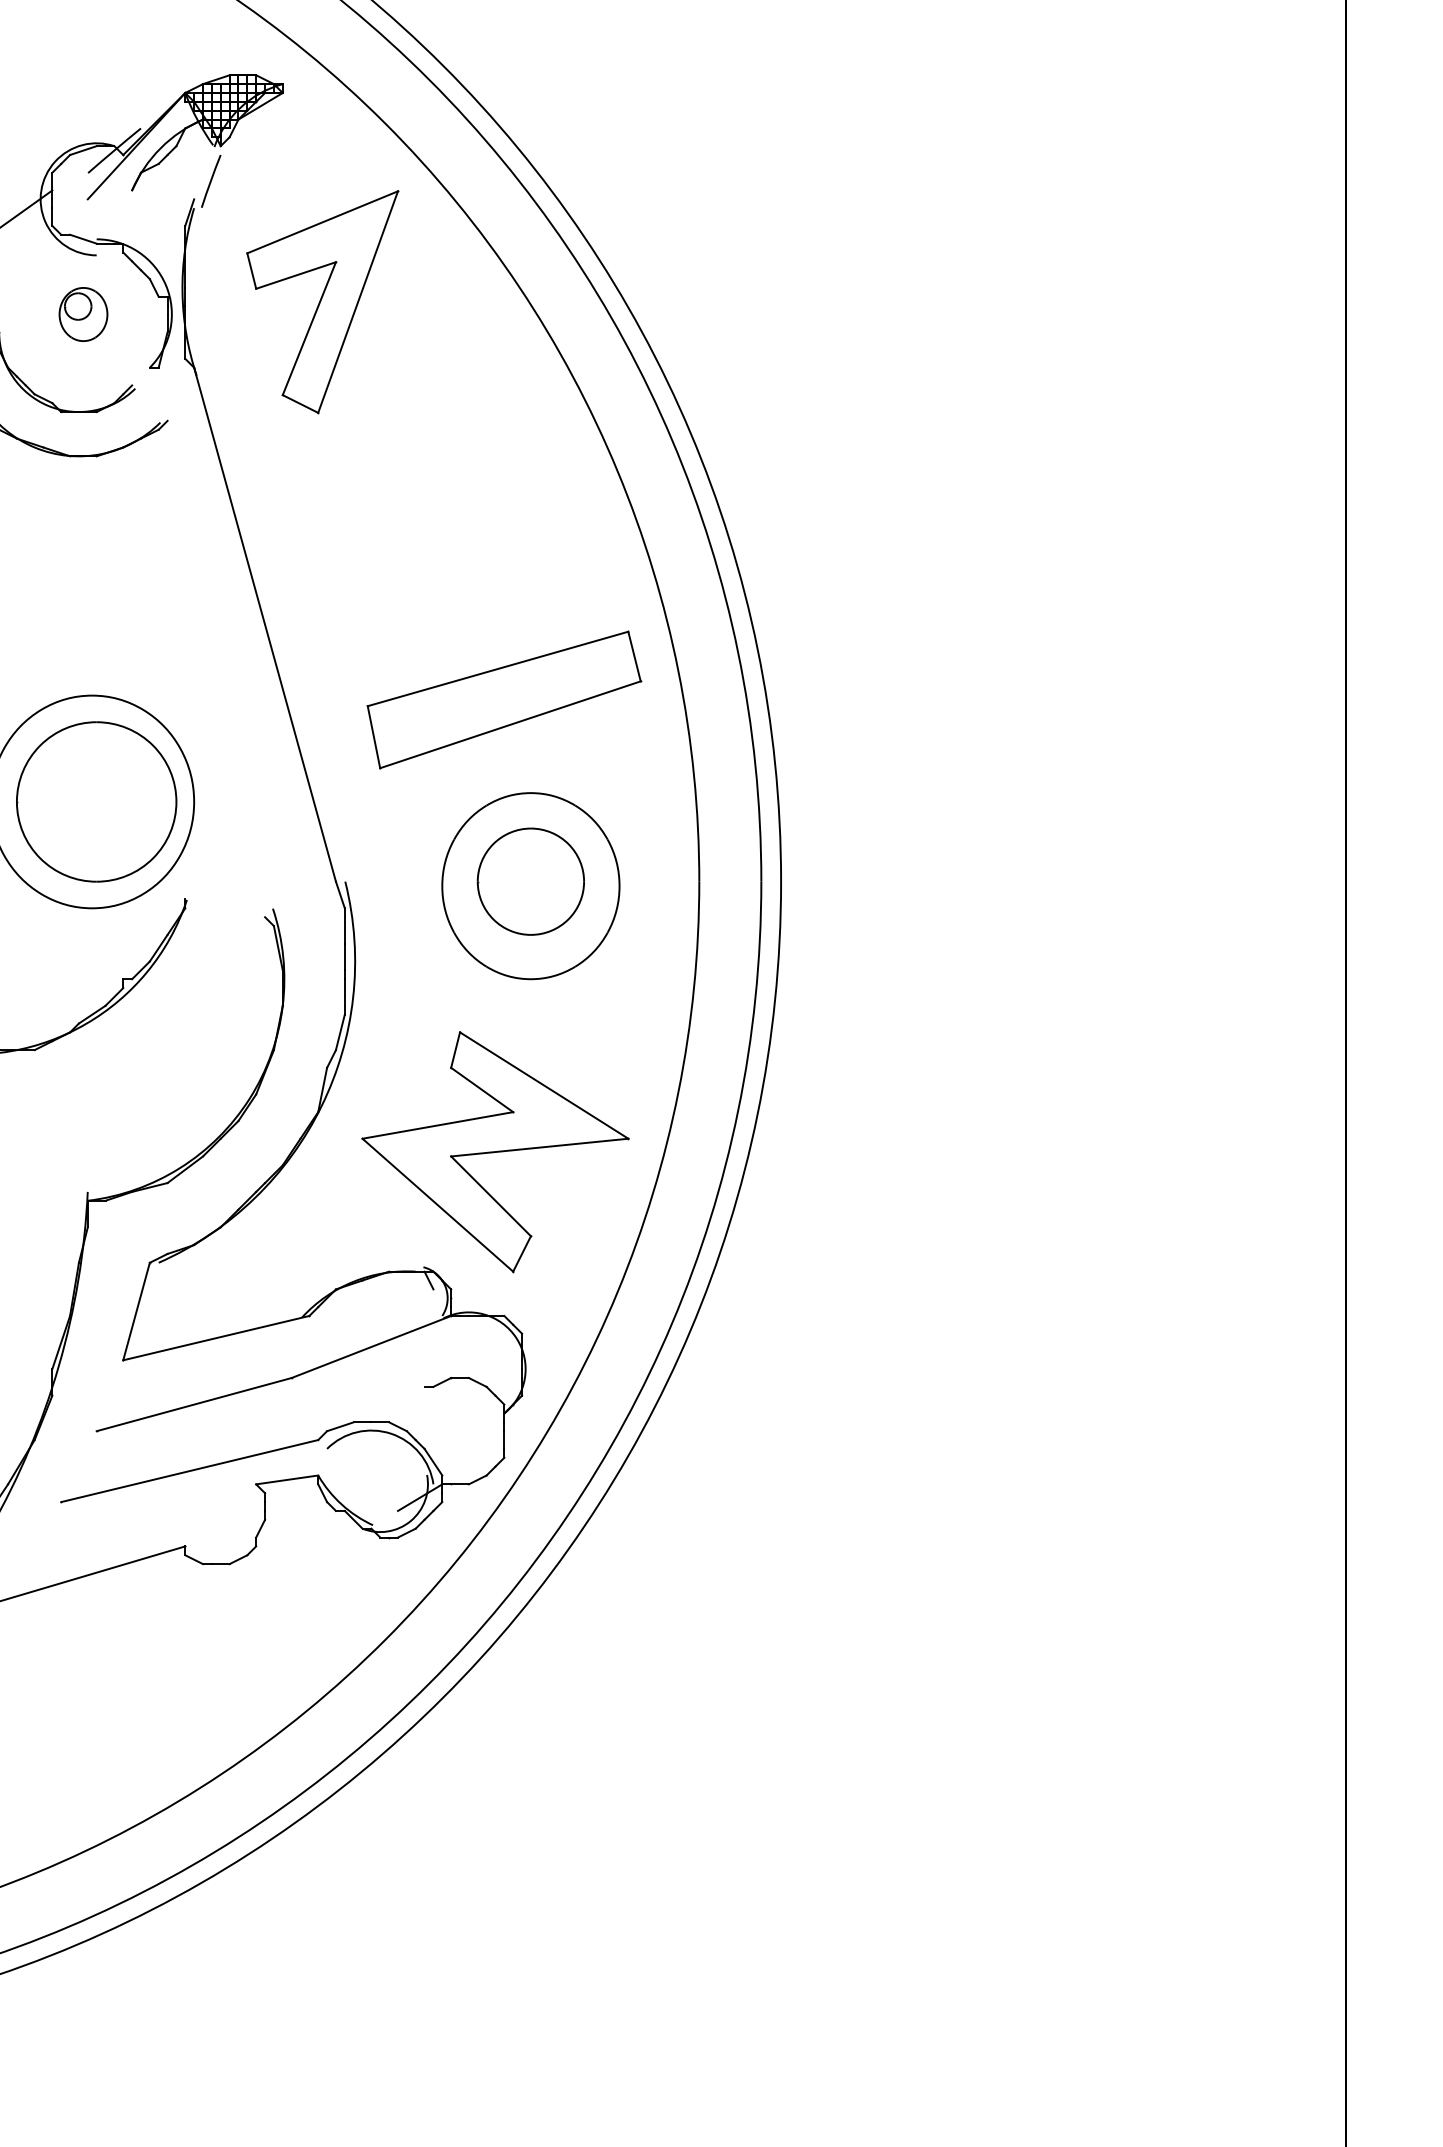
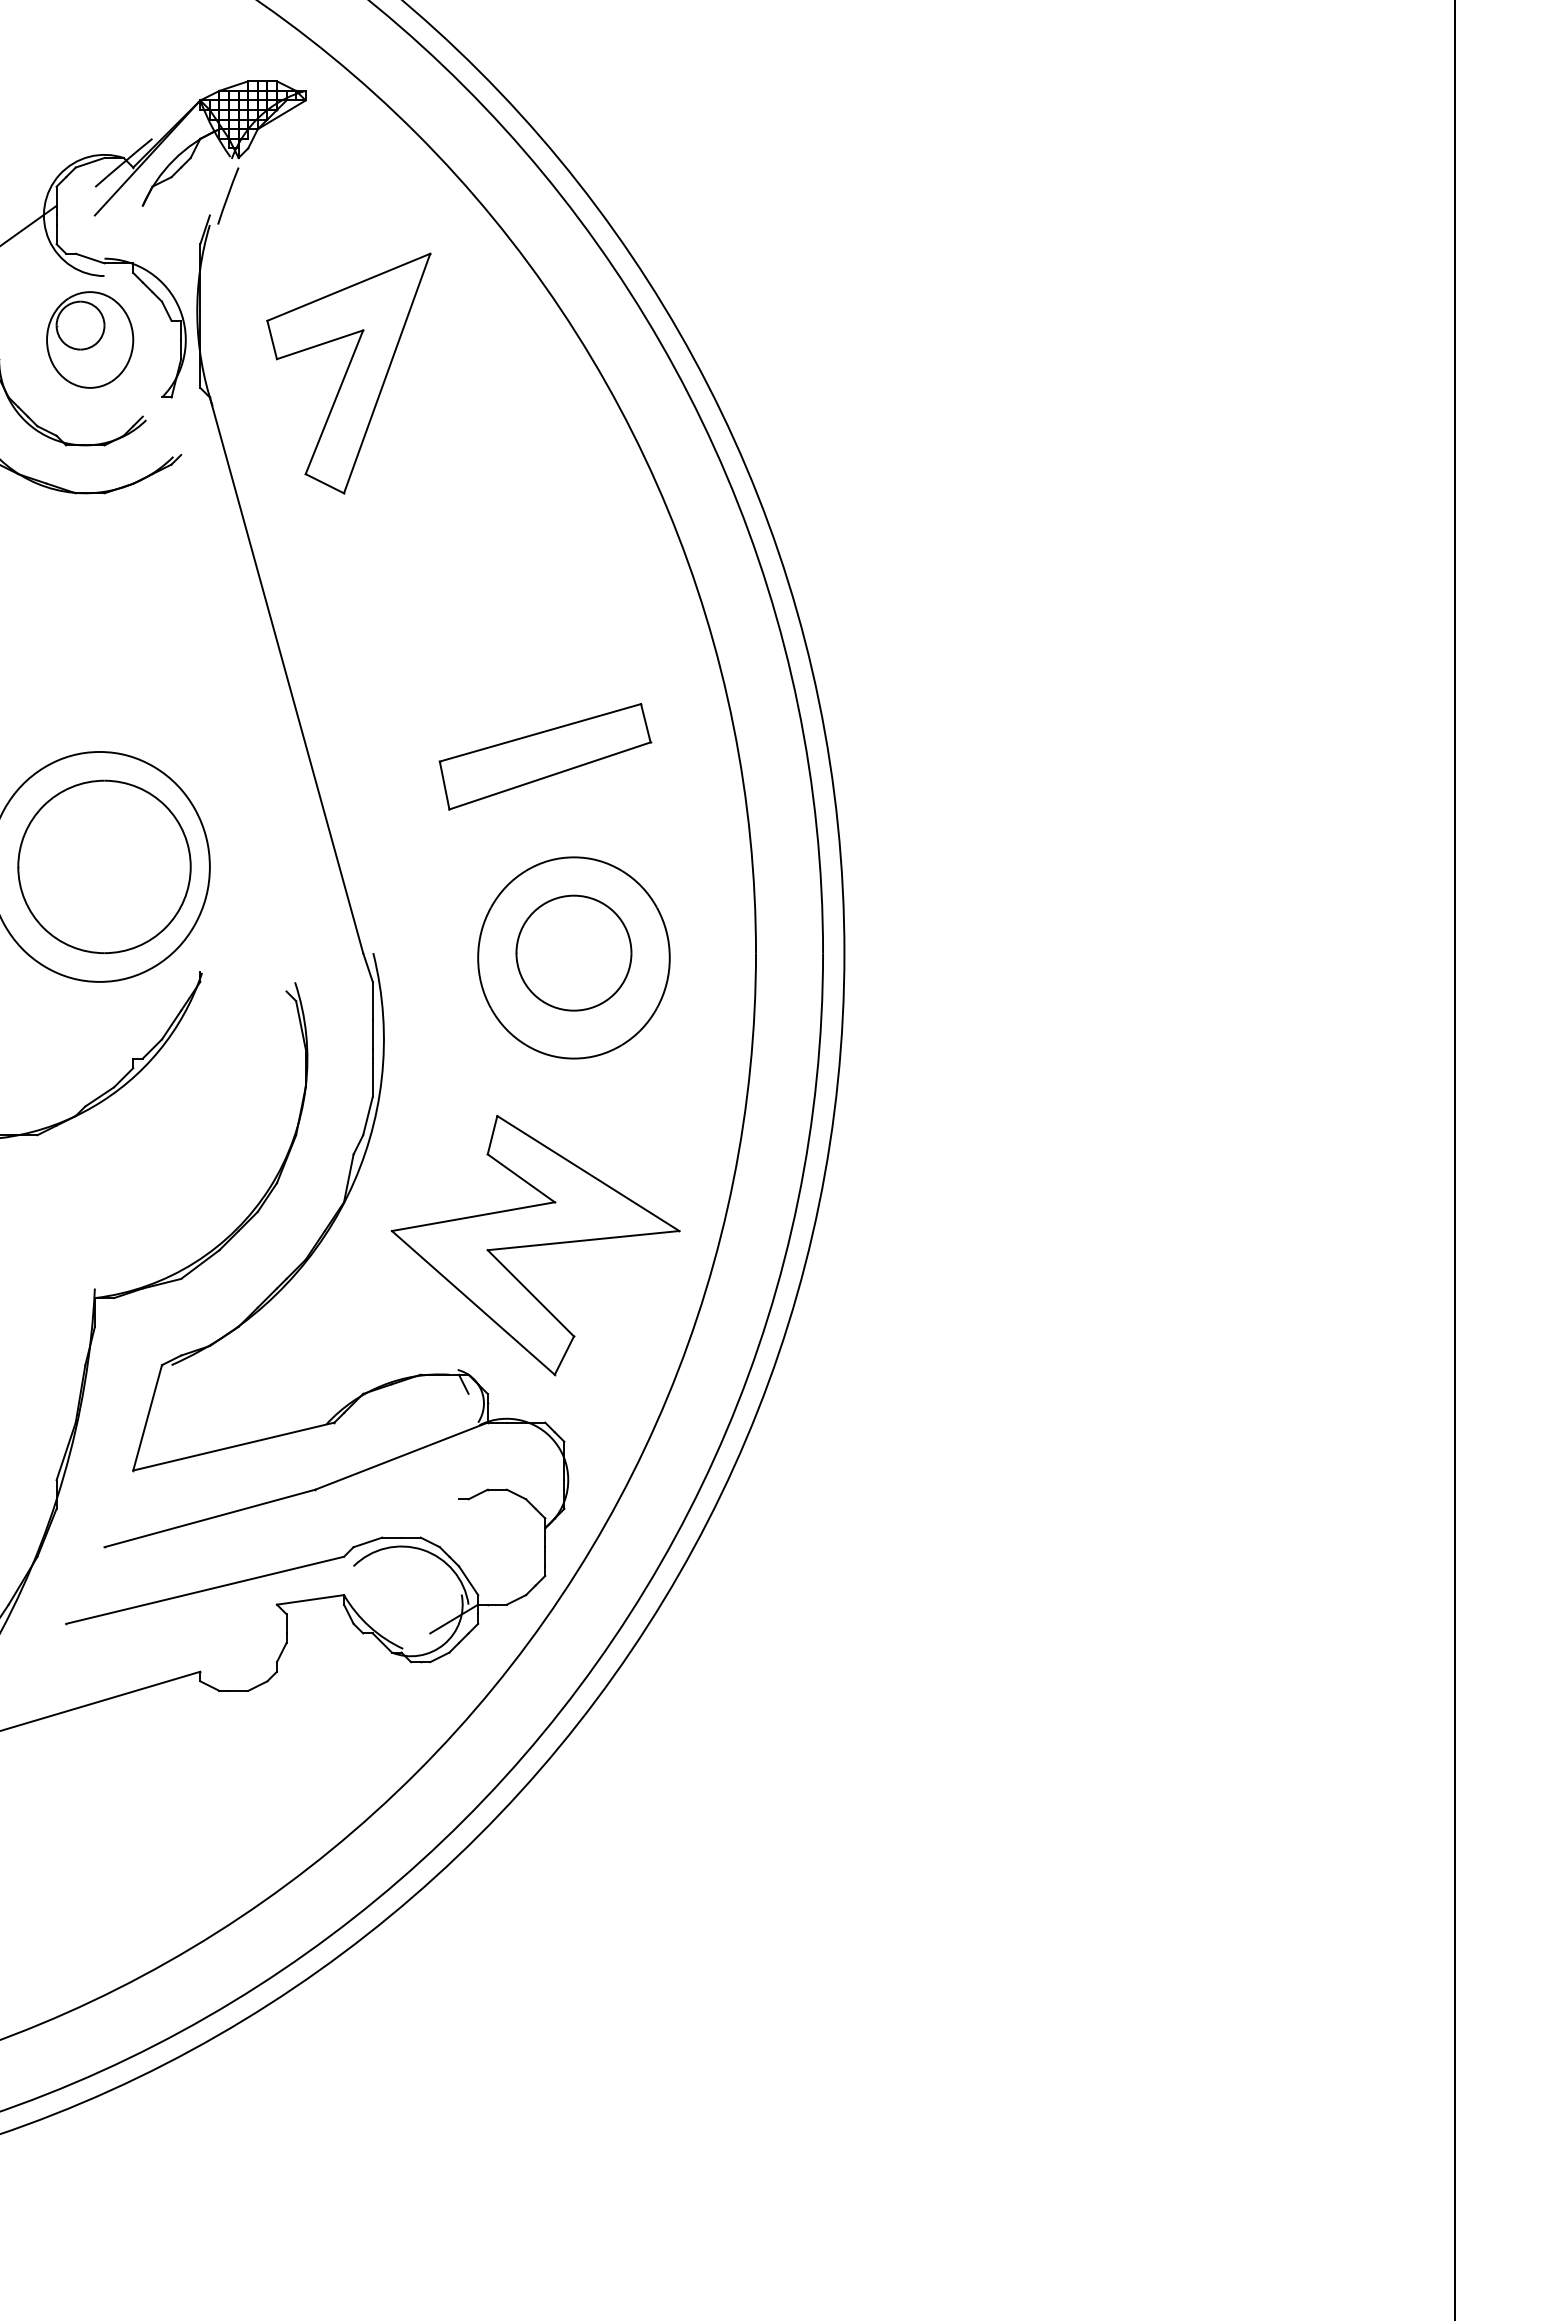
part: (322, 302) -> (348, 373), moved
part: (83, 314) -> (90, 339), size x1.67
part: (504, 699) -> (545, 756), size x0.71

